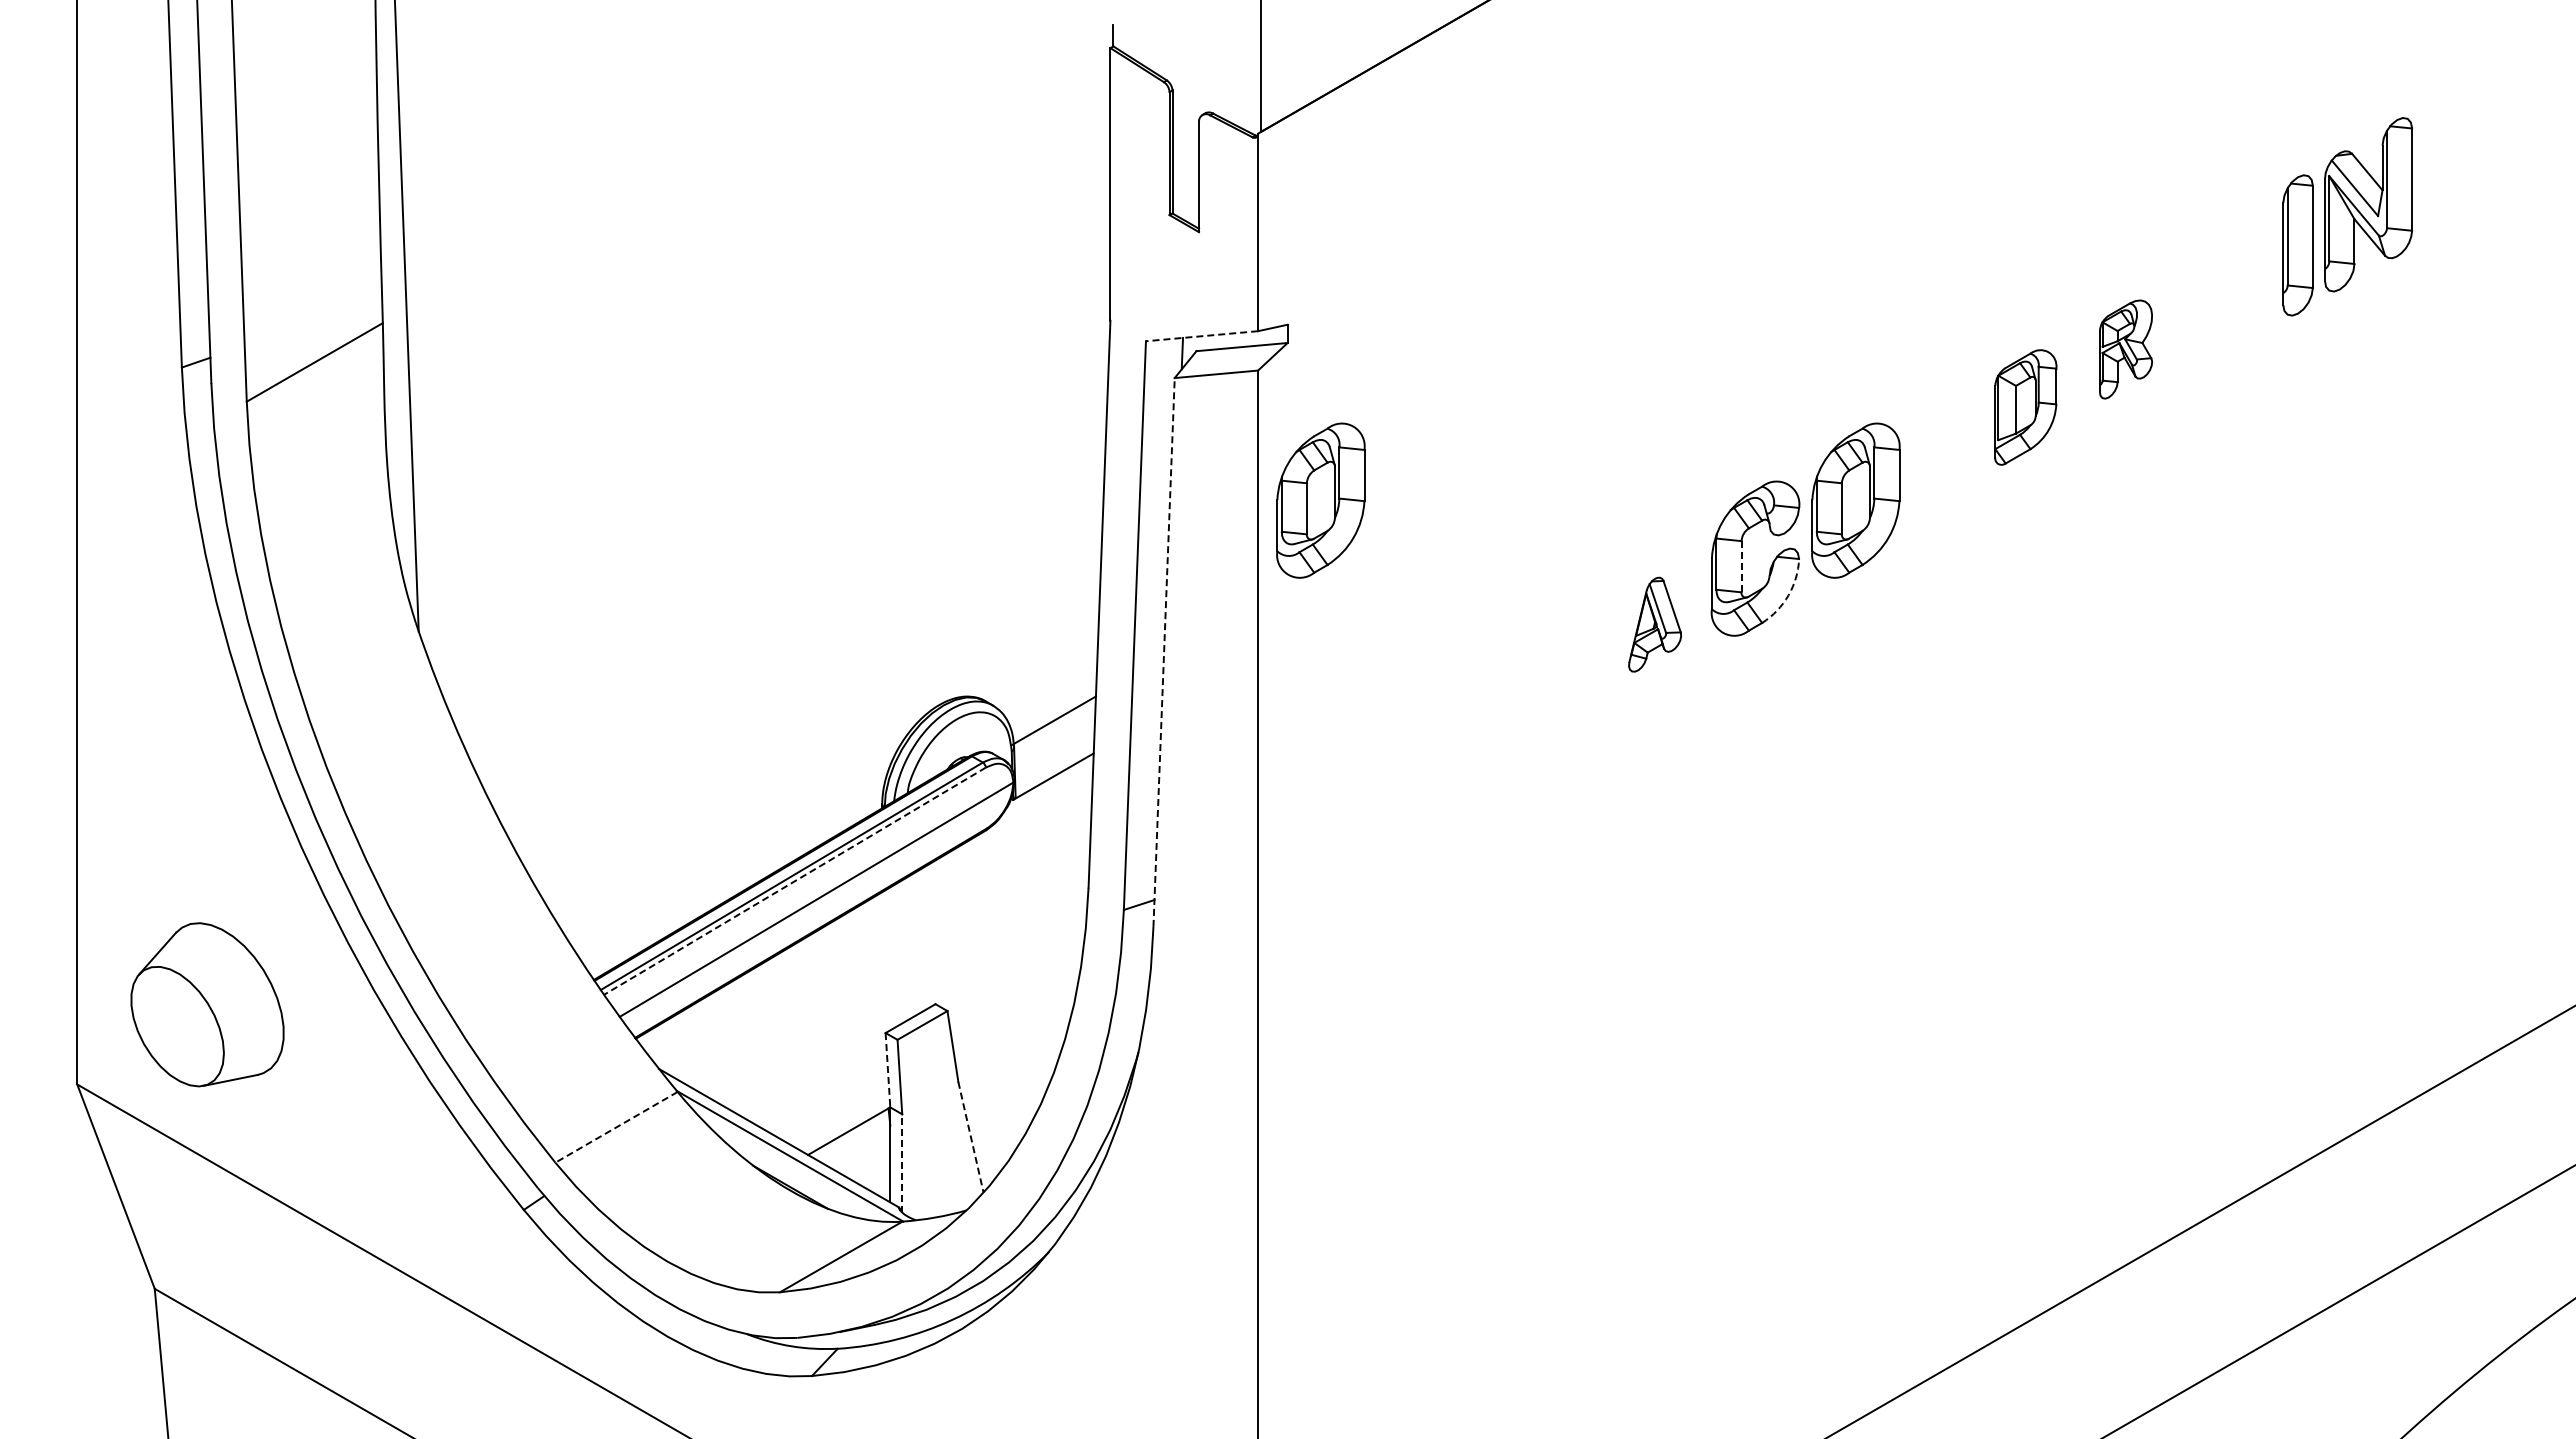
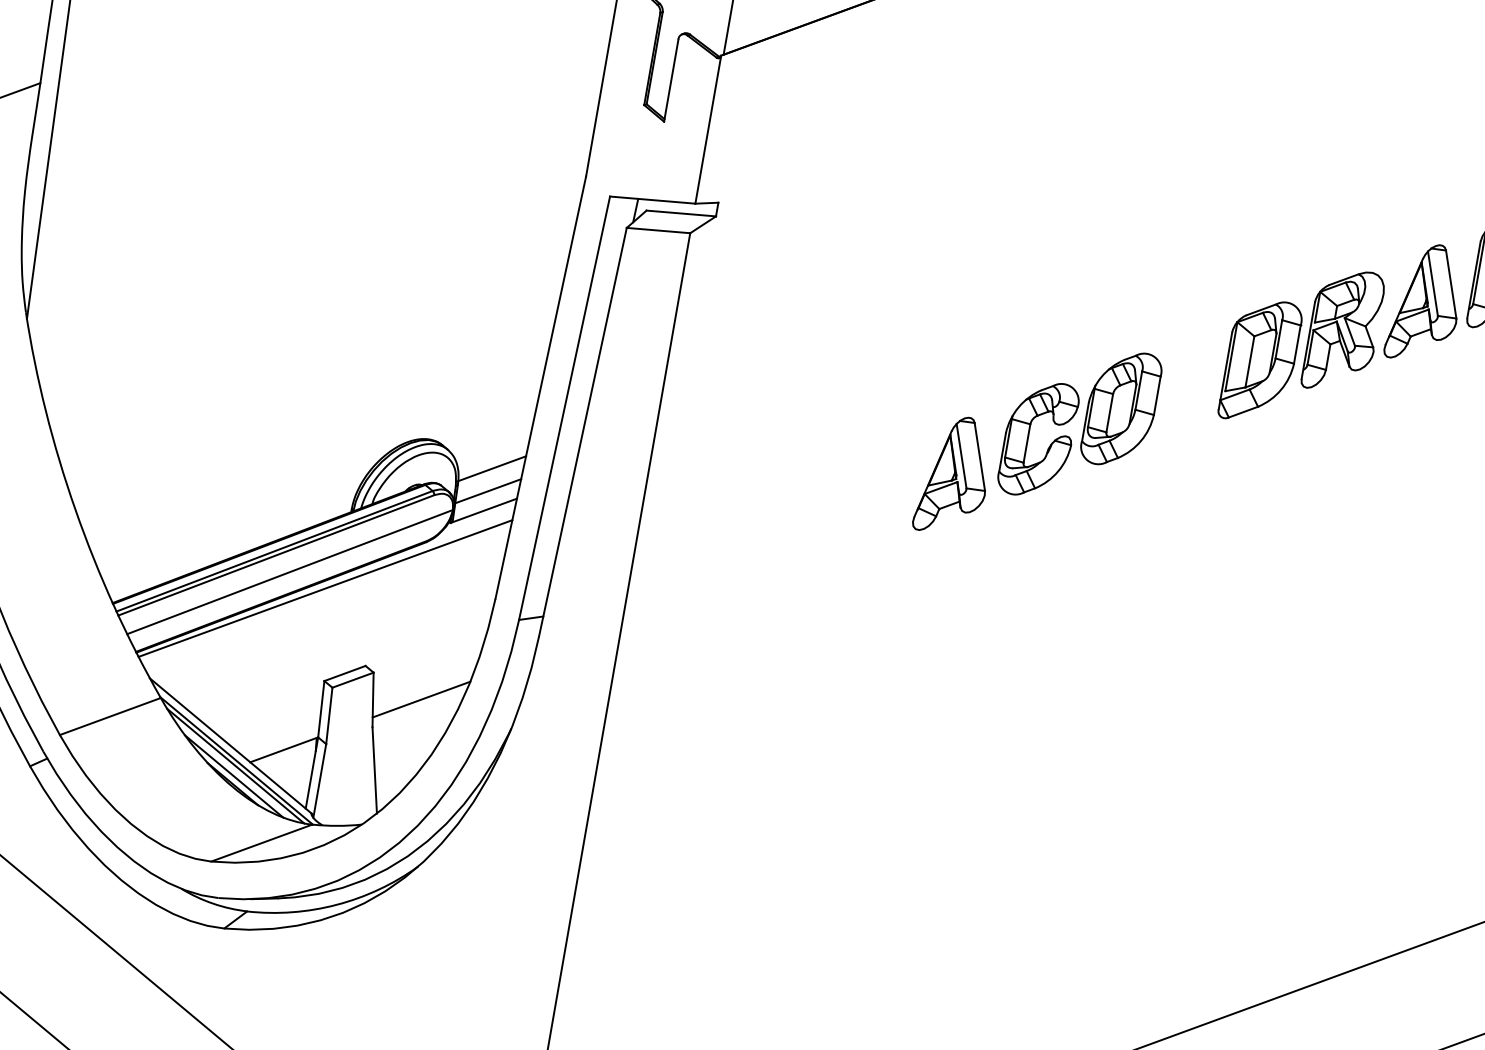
part: (2226, 294) -> (1426, 302), added
line: (1201, 336) -> (652, 200), dashed -> solid
part: (2125, 349) -> (1343, 330), size x1.67
part: (2025, 407) -> (1260, 361), size x1.43
part: (1320, 500) -> (720, 338), removed
line: (1741, 566) -> (1026, 443), dashed -> solid
arc: (1788, 595) -> (1058, 471), dashed -> solid
part: (1654, 624) -> (954, 475), size x1.67
line: (1164, 652) -> (583, 432), dashed -> solid
line: (1054, 750) -> (487, 491), added
line: (794, 881) -> (275, 555), dashed -> solid
line: (865, 912) -> (325, 588), added
line: (1015, 1034) -> (421, 699), added
line: (888, 1070) -> (321, 709), dashed -> solid
line: (616, 1127) -> (110, 716), dashed -> solid
line: (970, 1137) -> (374, 770), dashed -> solid
line: (902, 1162) -> (320, 780), dashed -> solid
line: (789, 1163) -> (235, 766), added
line: (790, 1176) -> (234, 776), added

